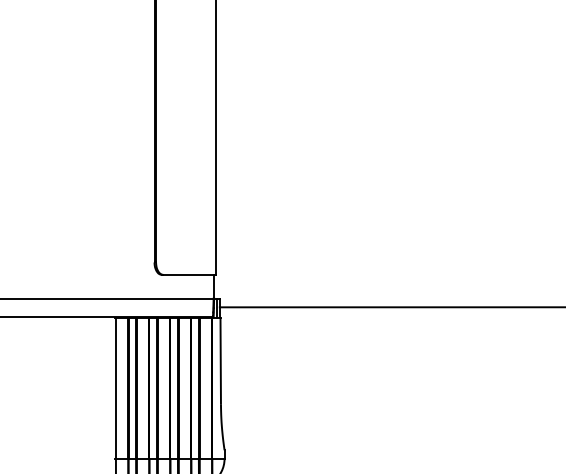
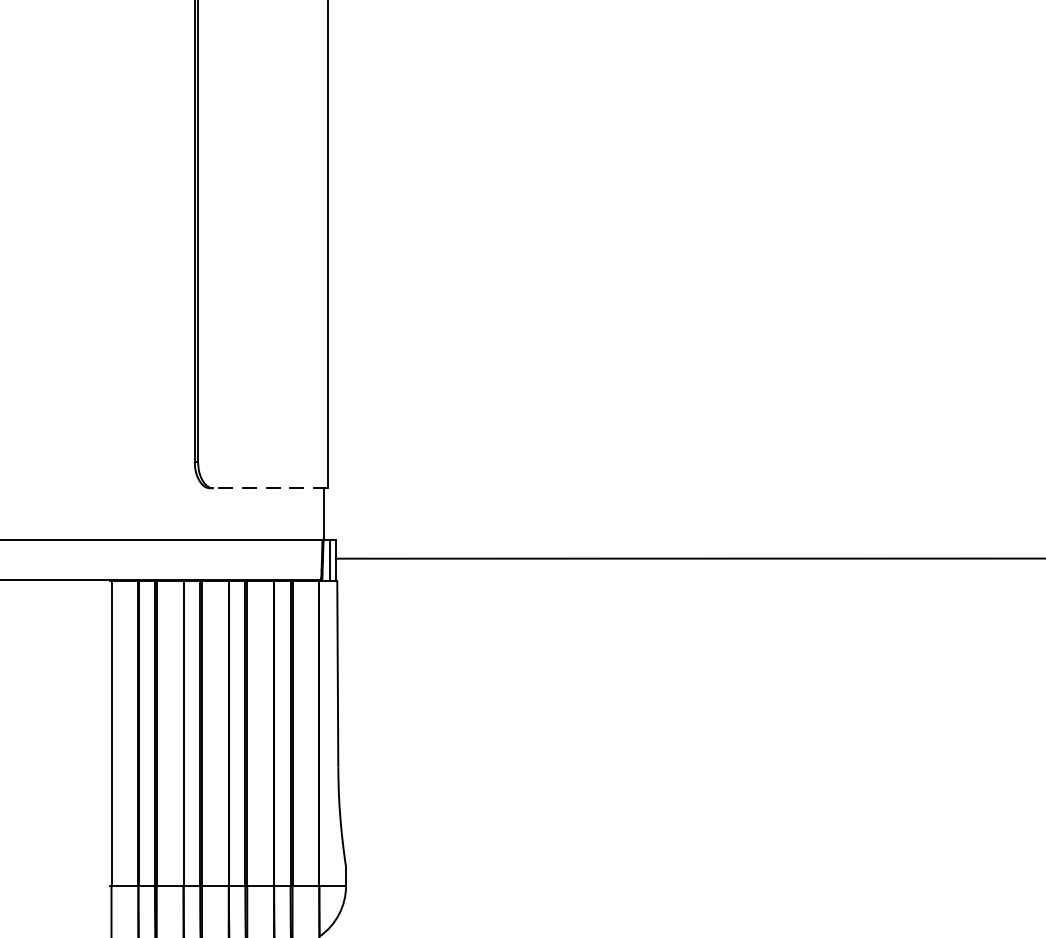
line: (189, 274) -> (270, 487), solid -> dashed

